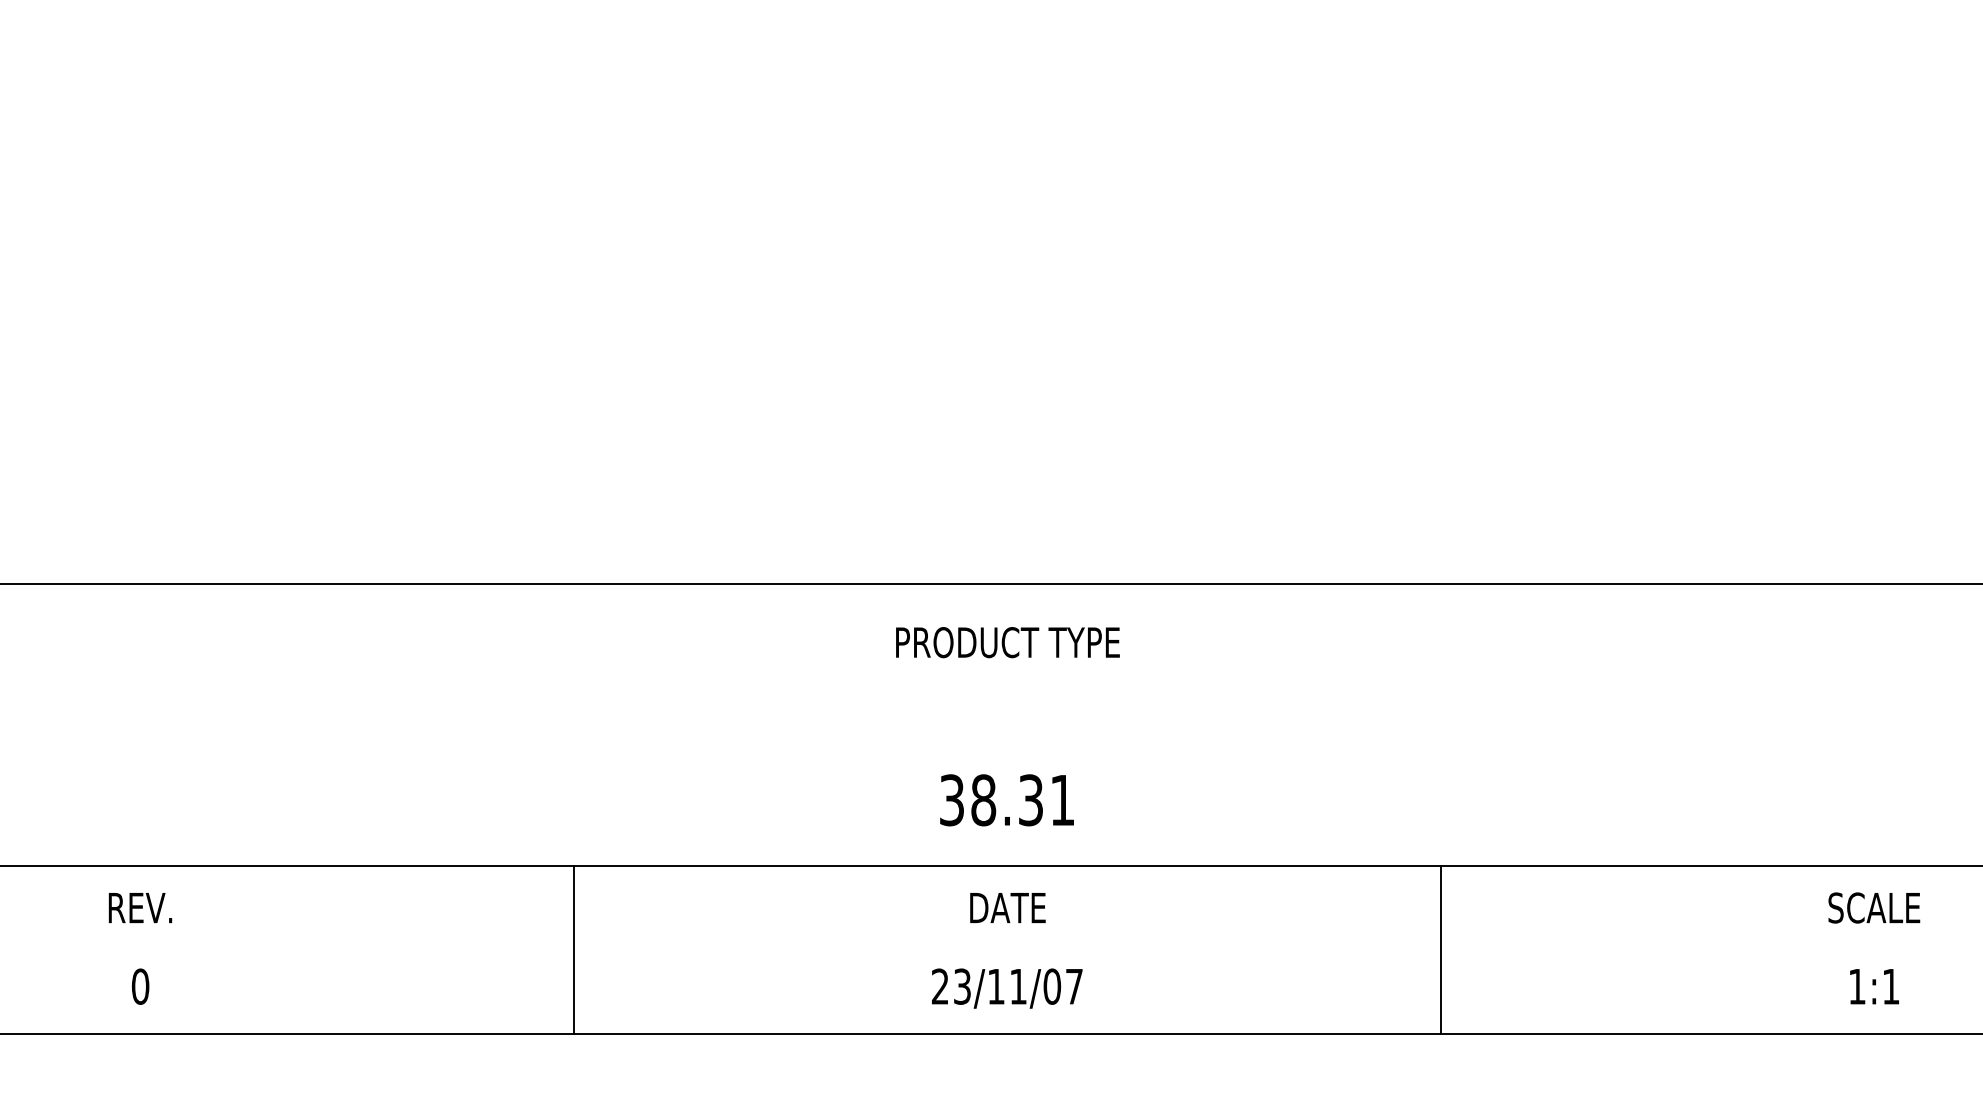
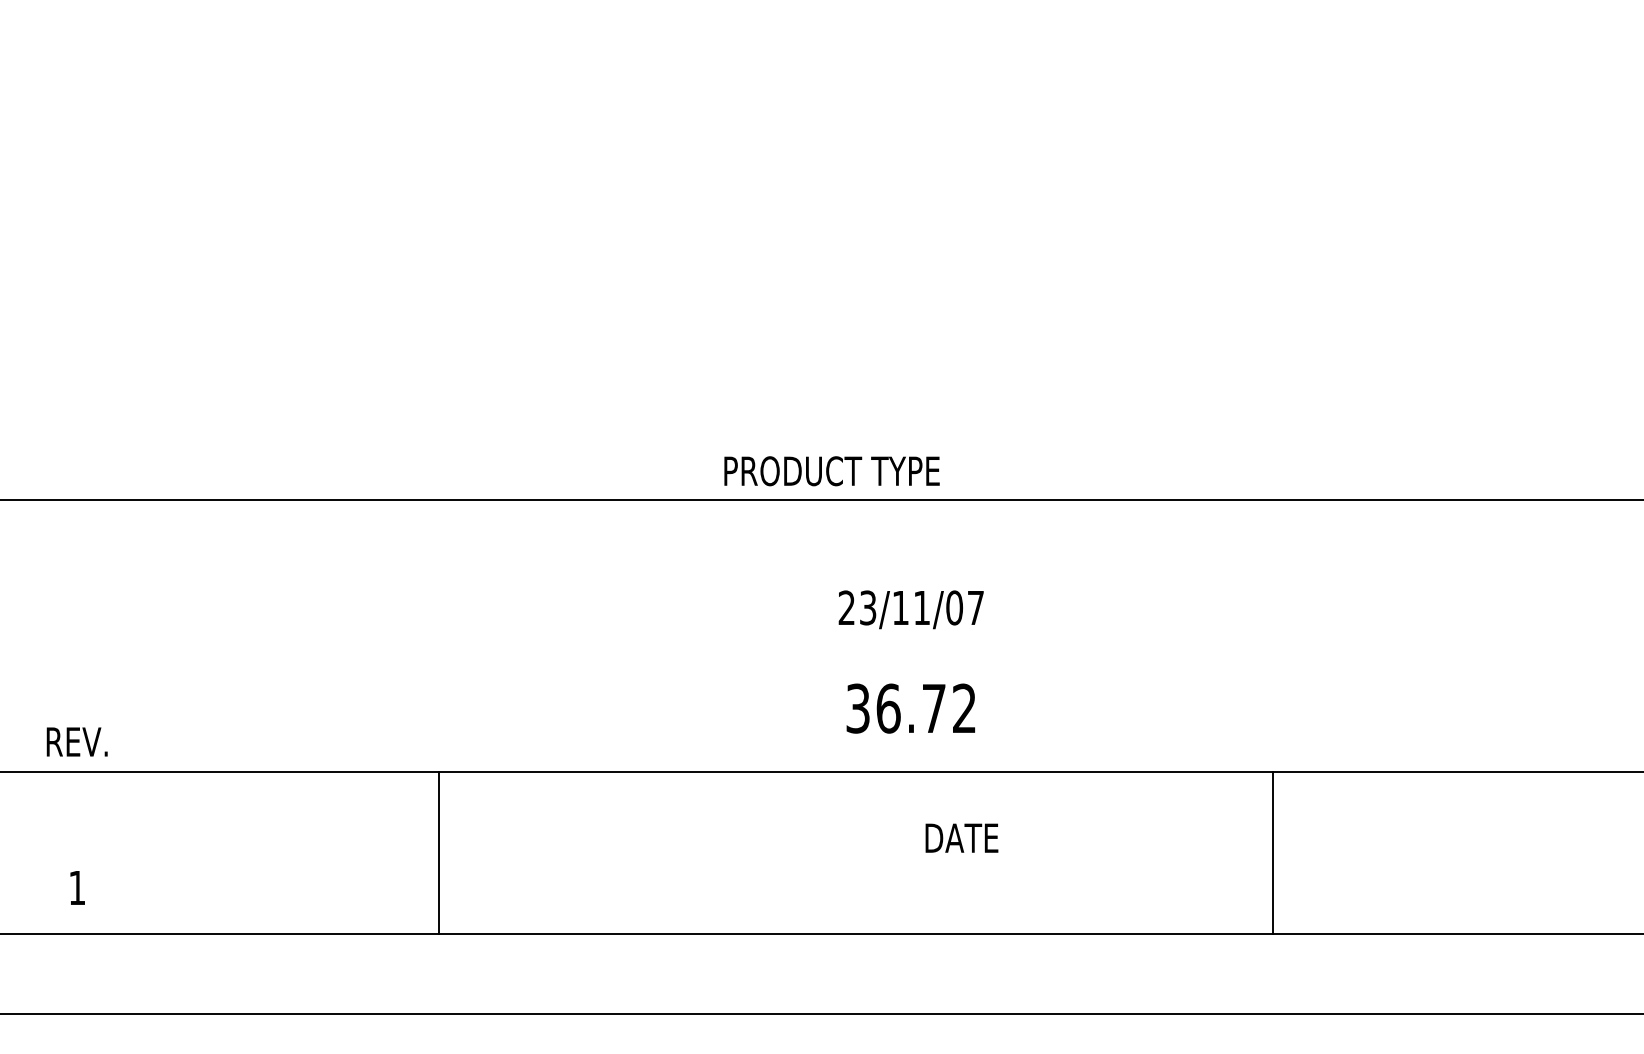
text: (1007, 642) -> (831, 471), moved
text: (1022, 800) -> (925, 708), 38.31 -> 36.72
text: (140, 907) -> (77, 741), moved
text: (1007, 907) -> (961, 837), moved
line: (574, 950) -> (439, 853), moved
line: (1440, 950) -> (1272, 853), moved
text: (140, 986) -> (77, 887), 0 -> 1
text: (1007, 988) -> (911, 609), moved

